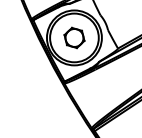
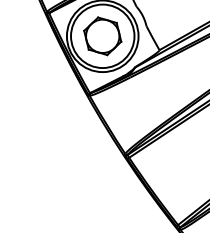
part: (74, 38) -> (102, 36), size x1.43

